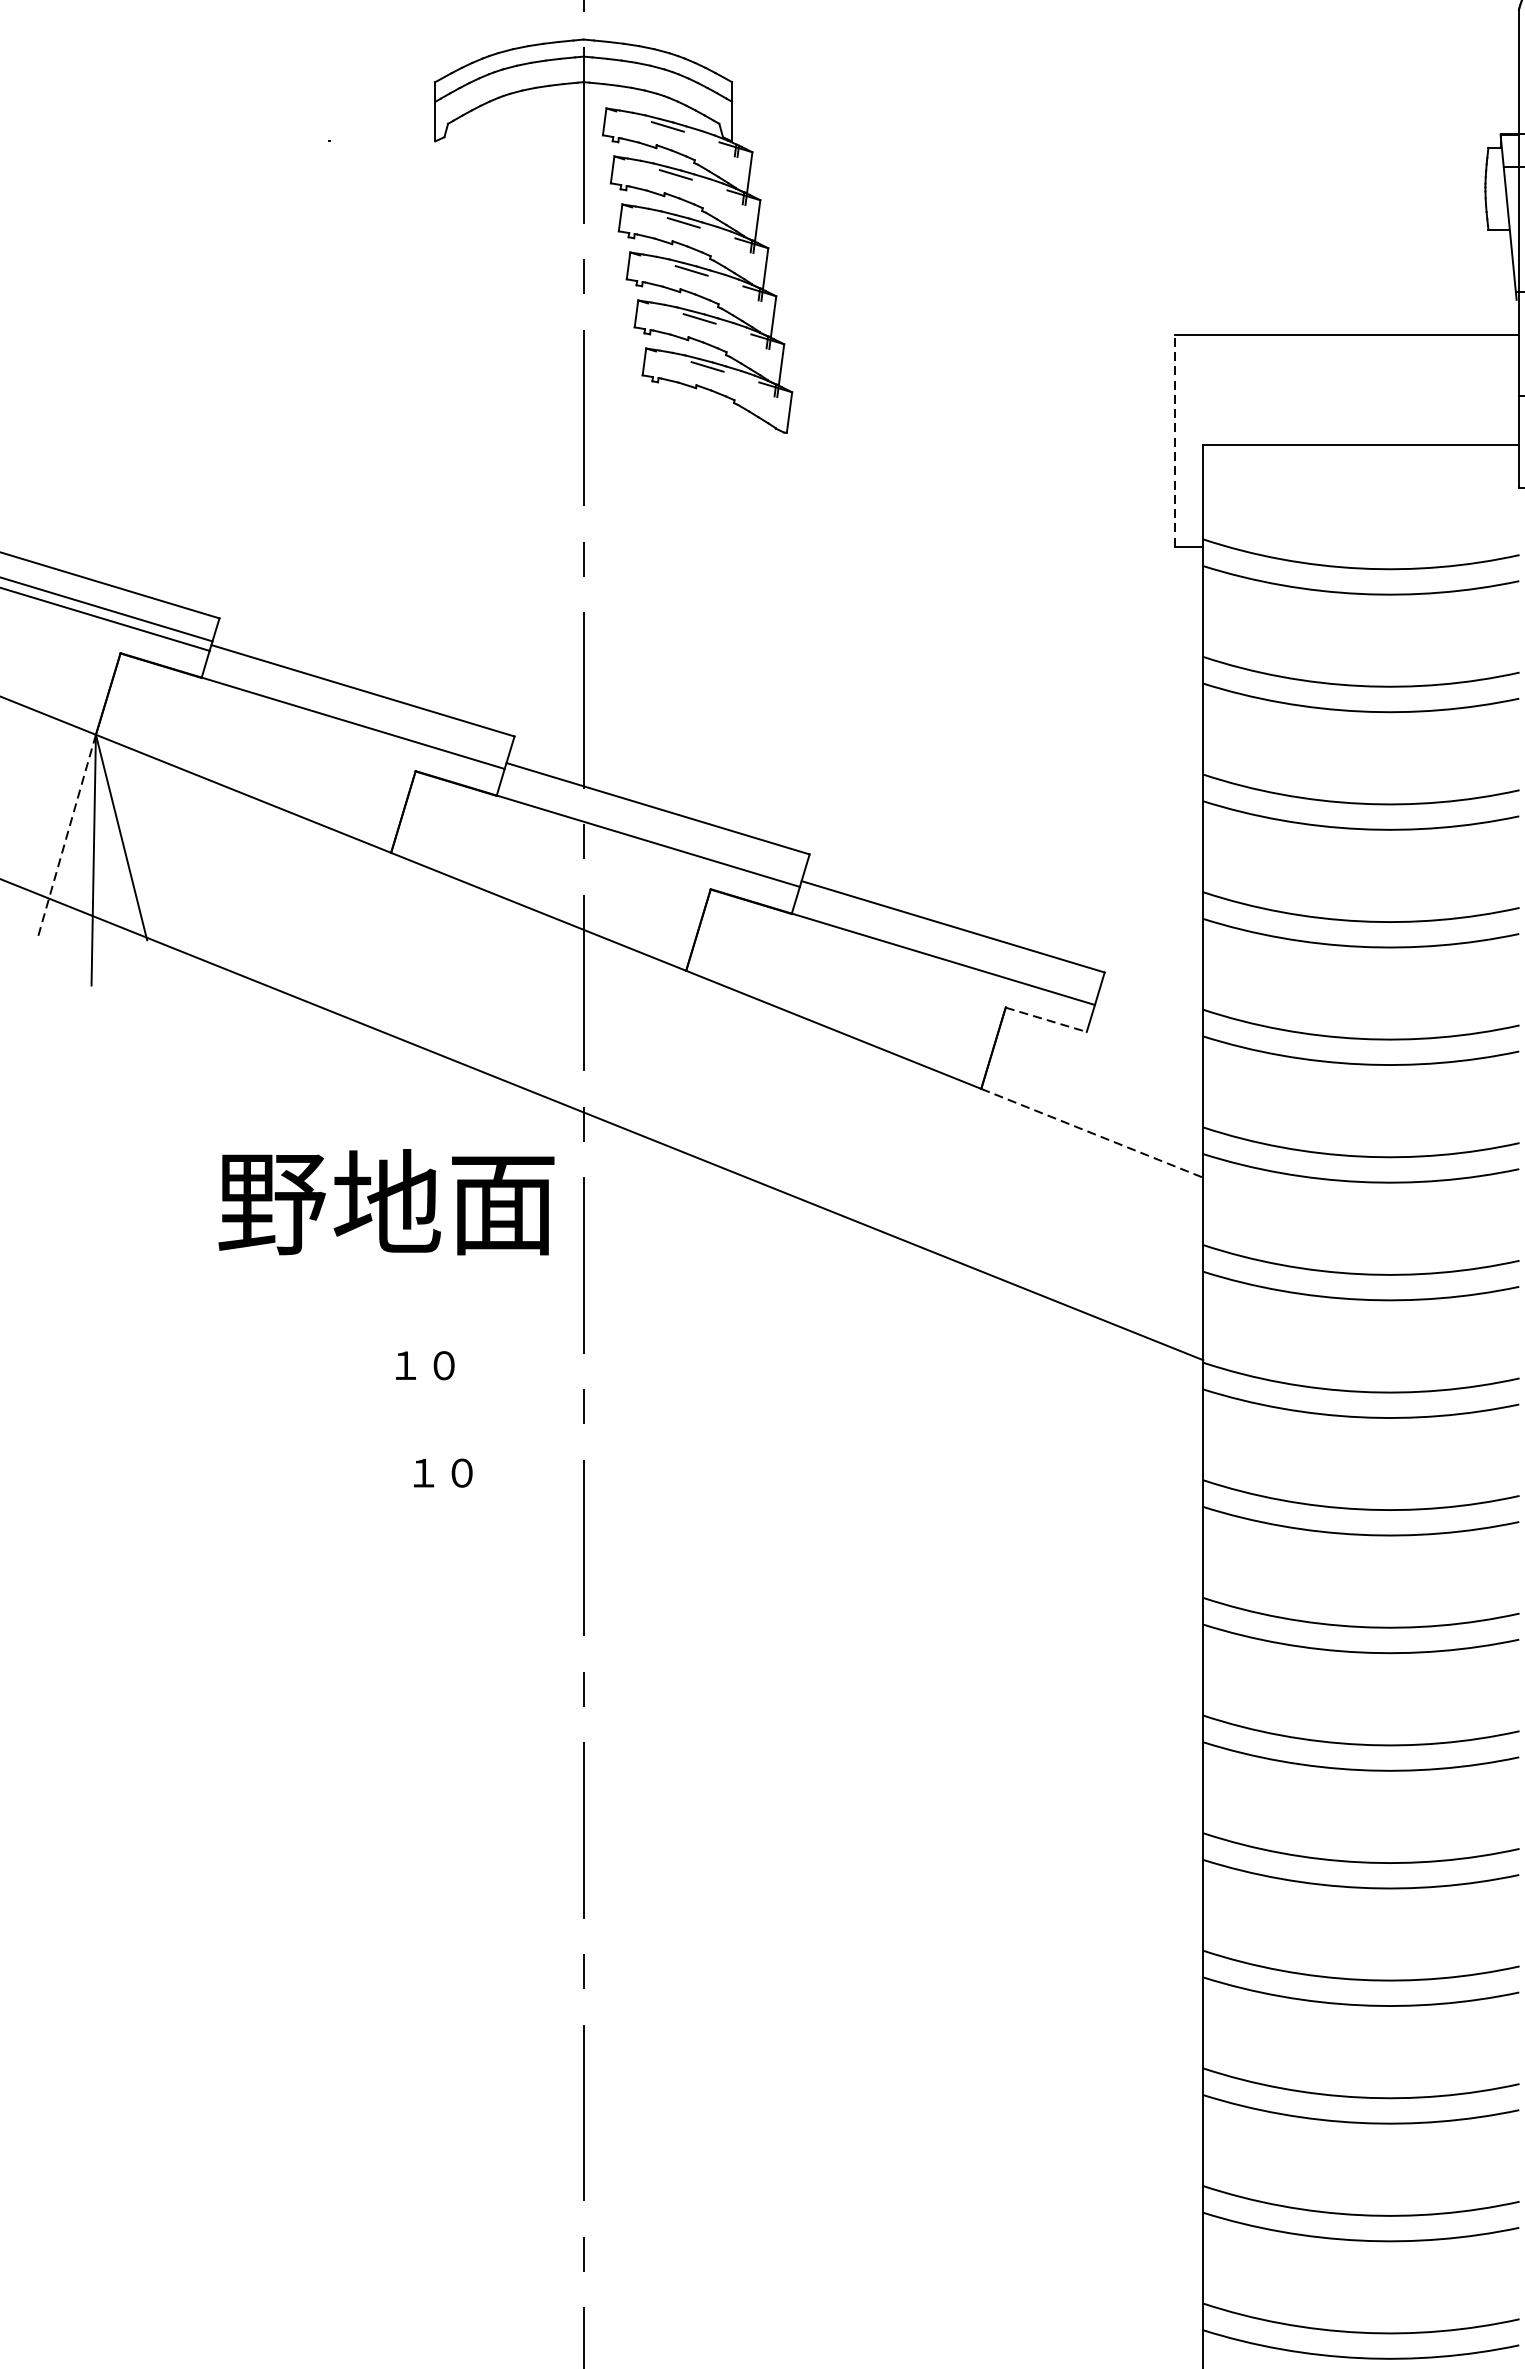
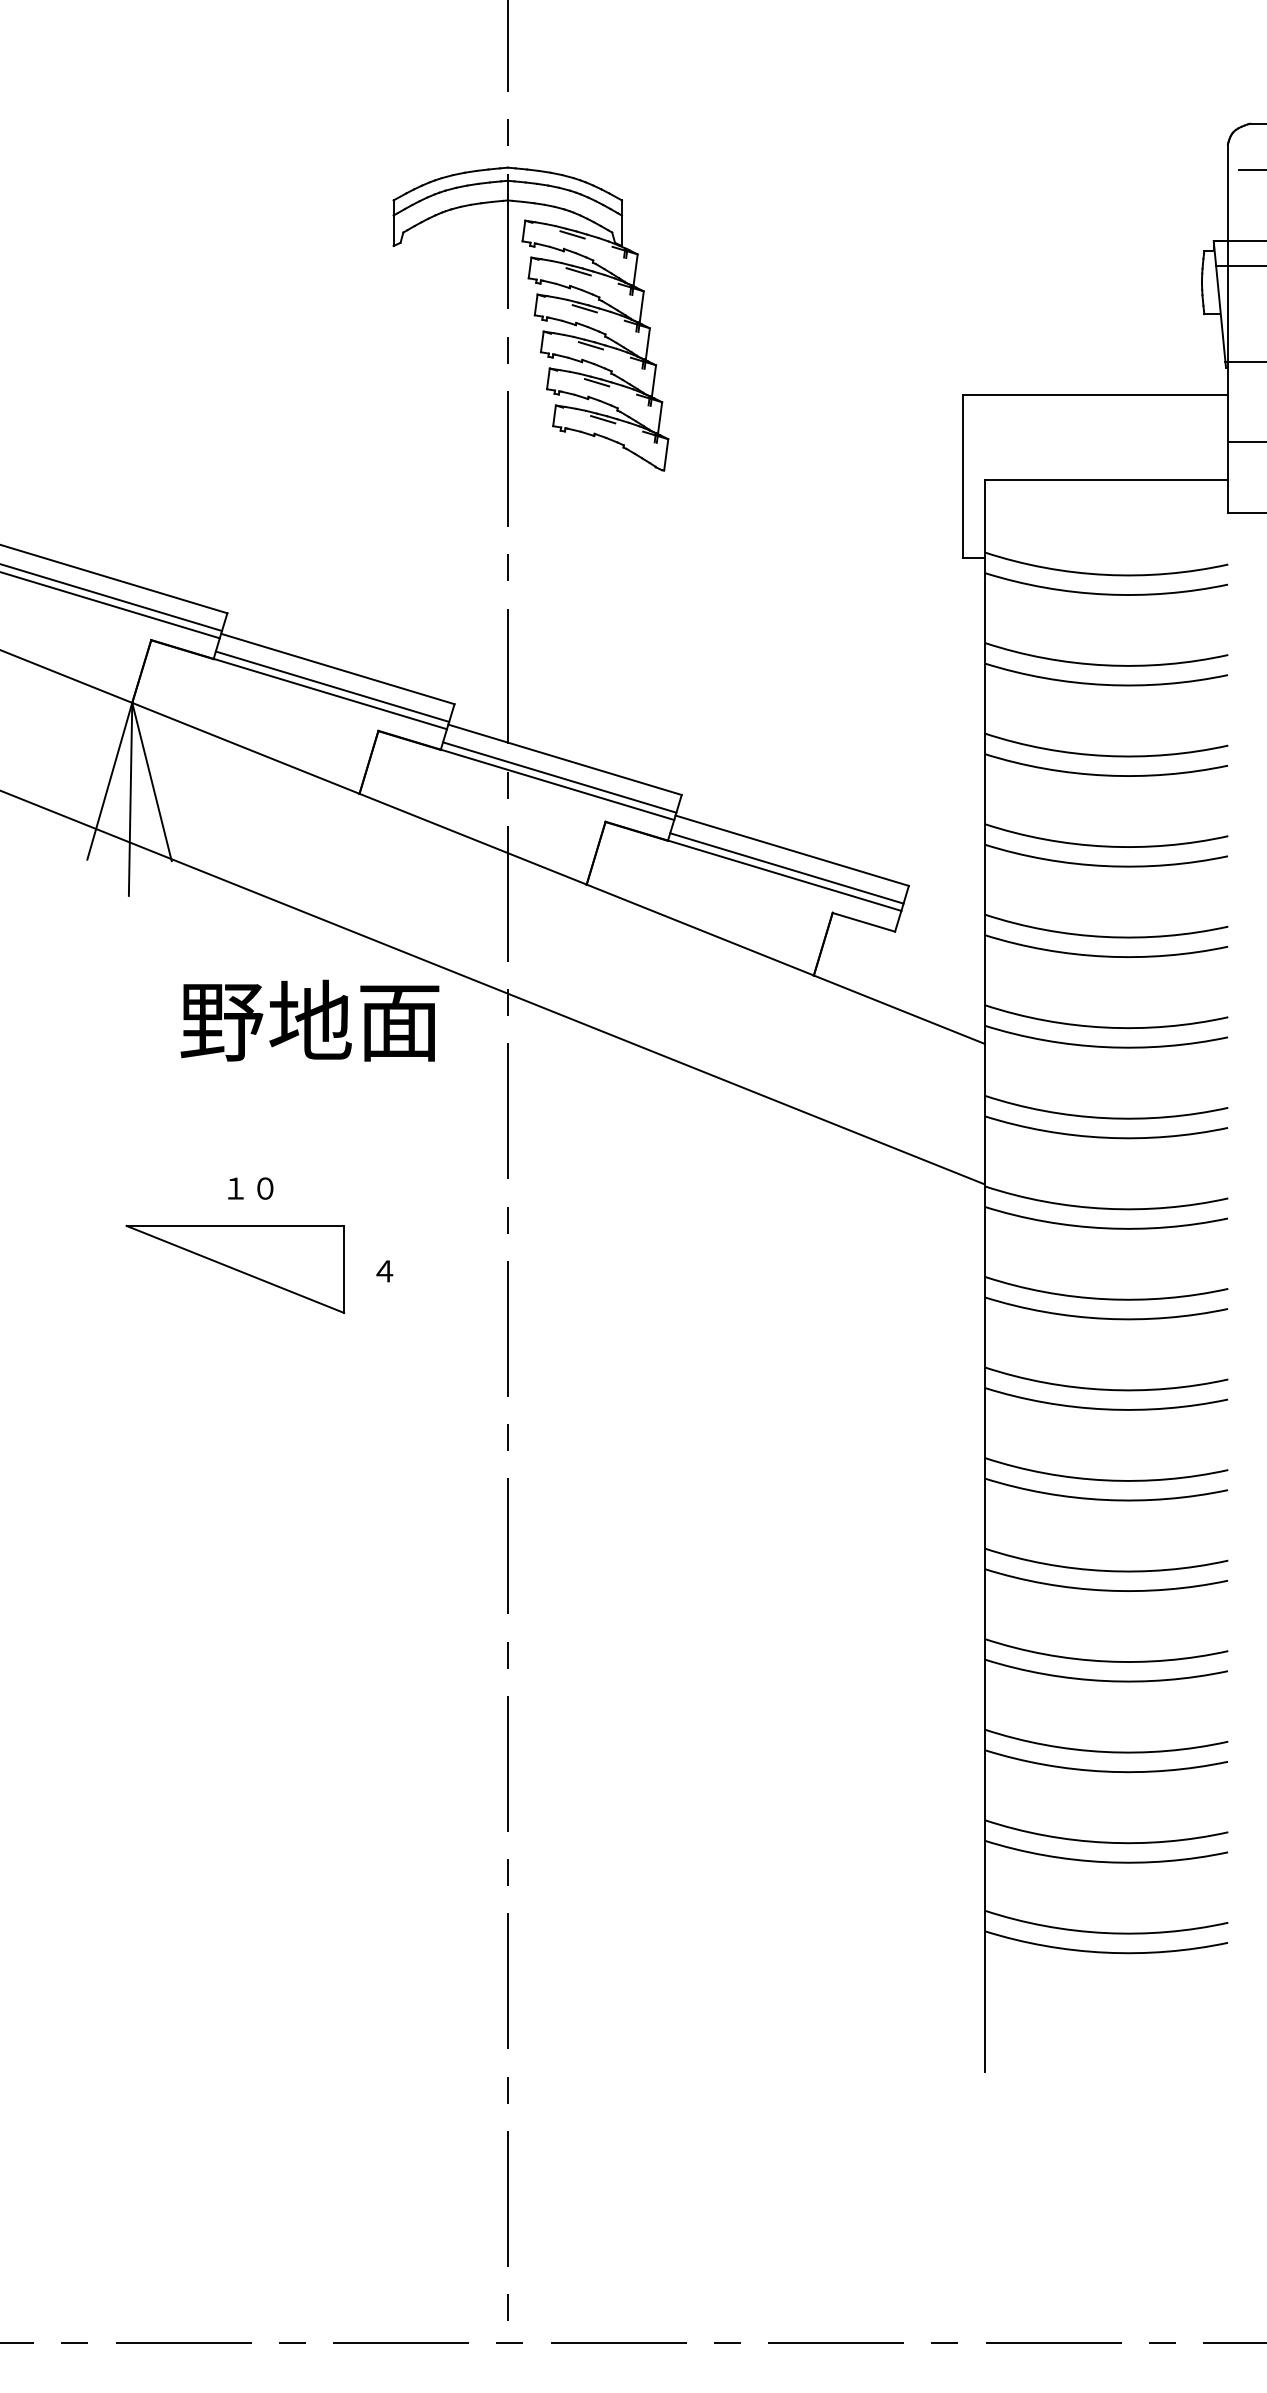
line: (1175, 440) -> (963, 476), dashed -> solid
line: (356, 713) -> (332, 686), added
line: (650, 831) -> (559, 777), added
line: (66, 836) -> (109, 781), dashed -> solid
line: (945, 949) -> (786, 868), added
line: (1045, 1020) -> (863, 922), dashed -> solid
line: (1092, 1133) -> (899, 1009), dashed -> solid
text: (385, 1201) -> (309, 1020), moved
text: (424, 1365) -> (250, 1188), moved
part: (230, 1469) -> (235, 1268), added
text: (443, 1473) -> (399, 1271), １０ -> ４

